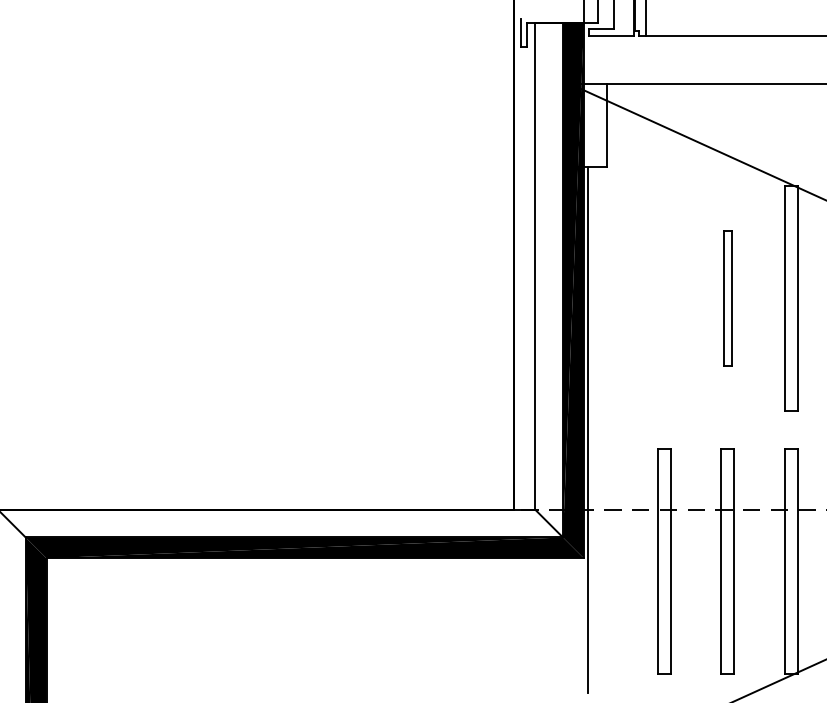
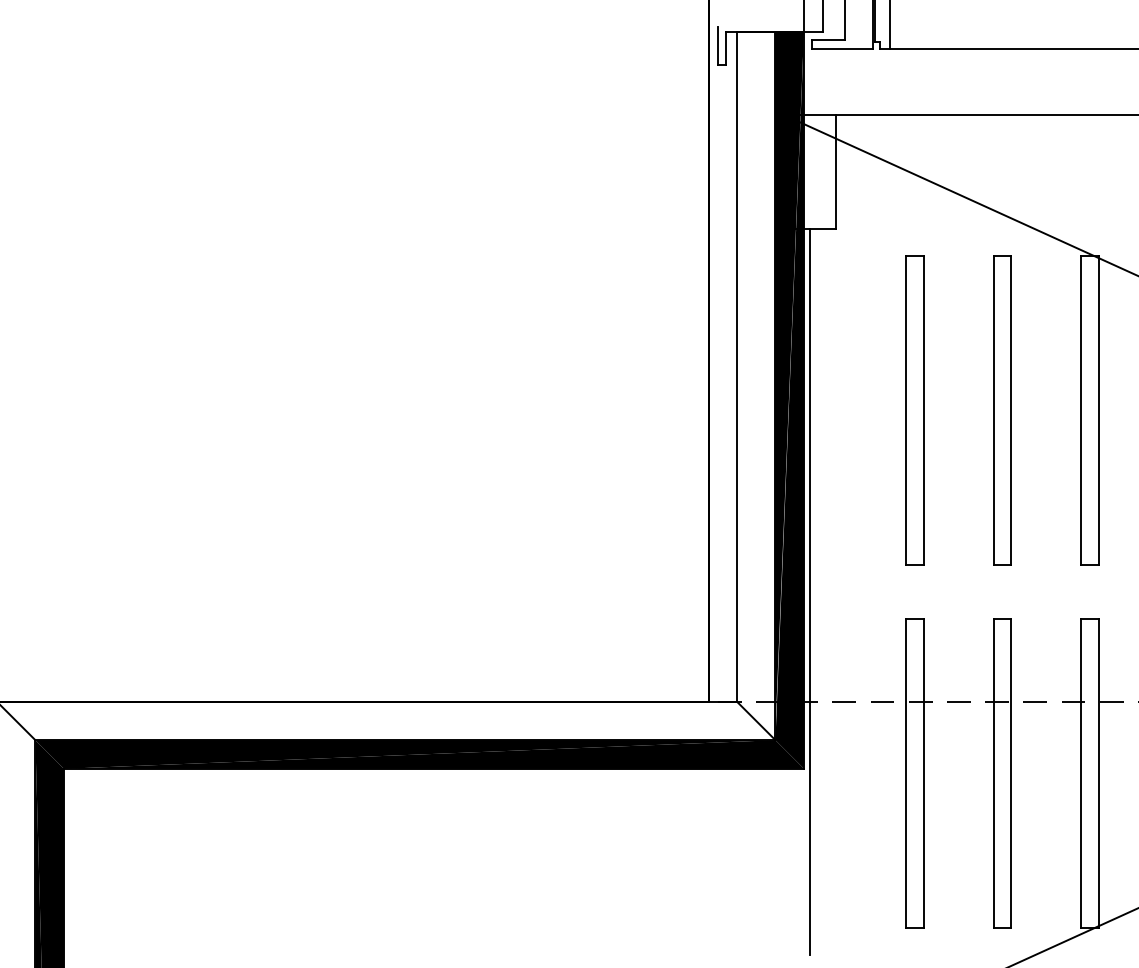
part: (663, 298) -> (914, 410), added
part: (727, 298) -> (1002, 410), size x1.67

